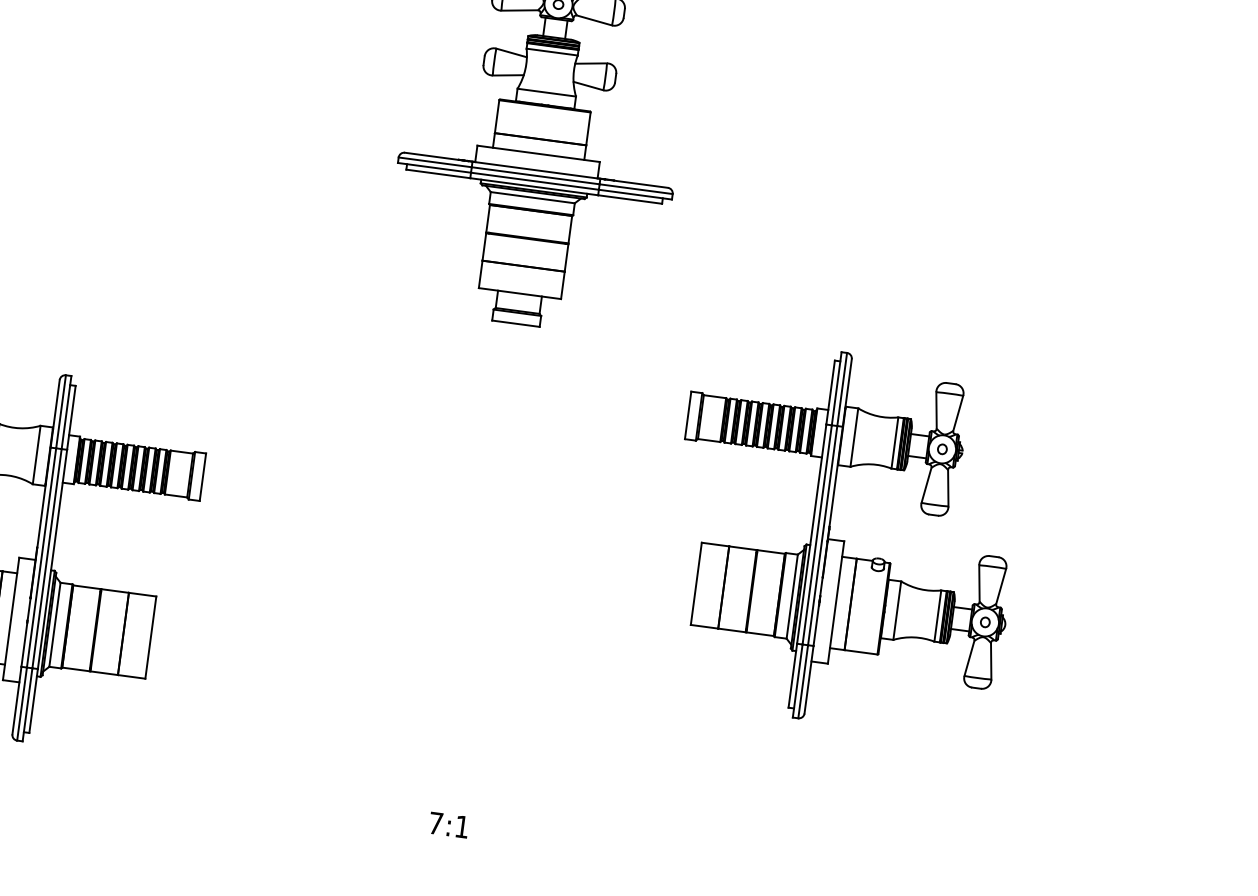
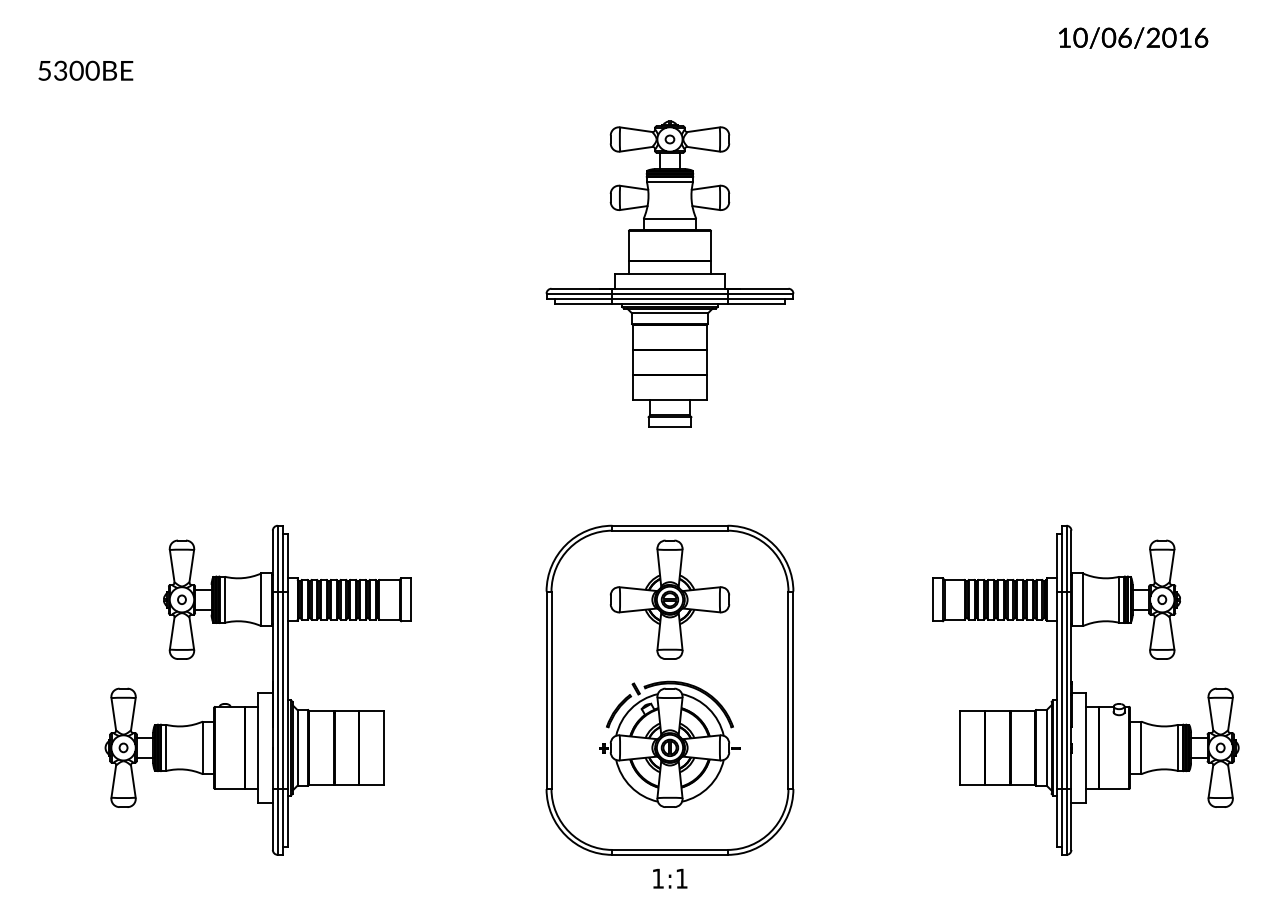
part: (843, 537) -> (1085, 689), moved
part: (476, 615) -> (669, 689), added
text: (435, 823) -> (657, 878), 7:1 -> 1:1

